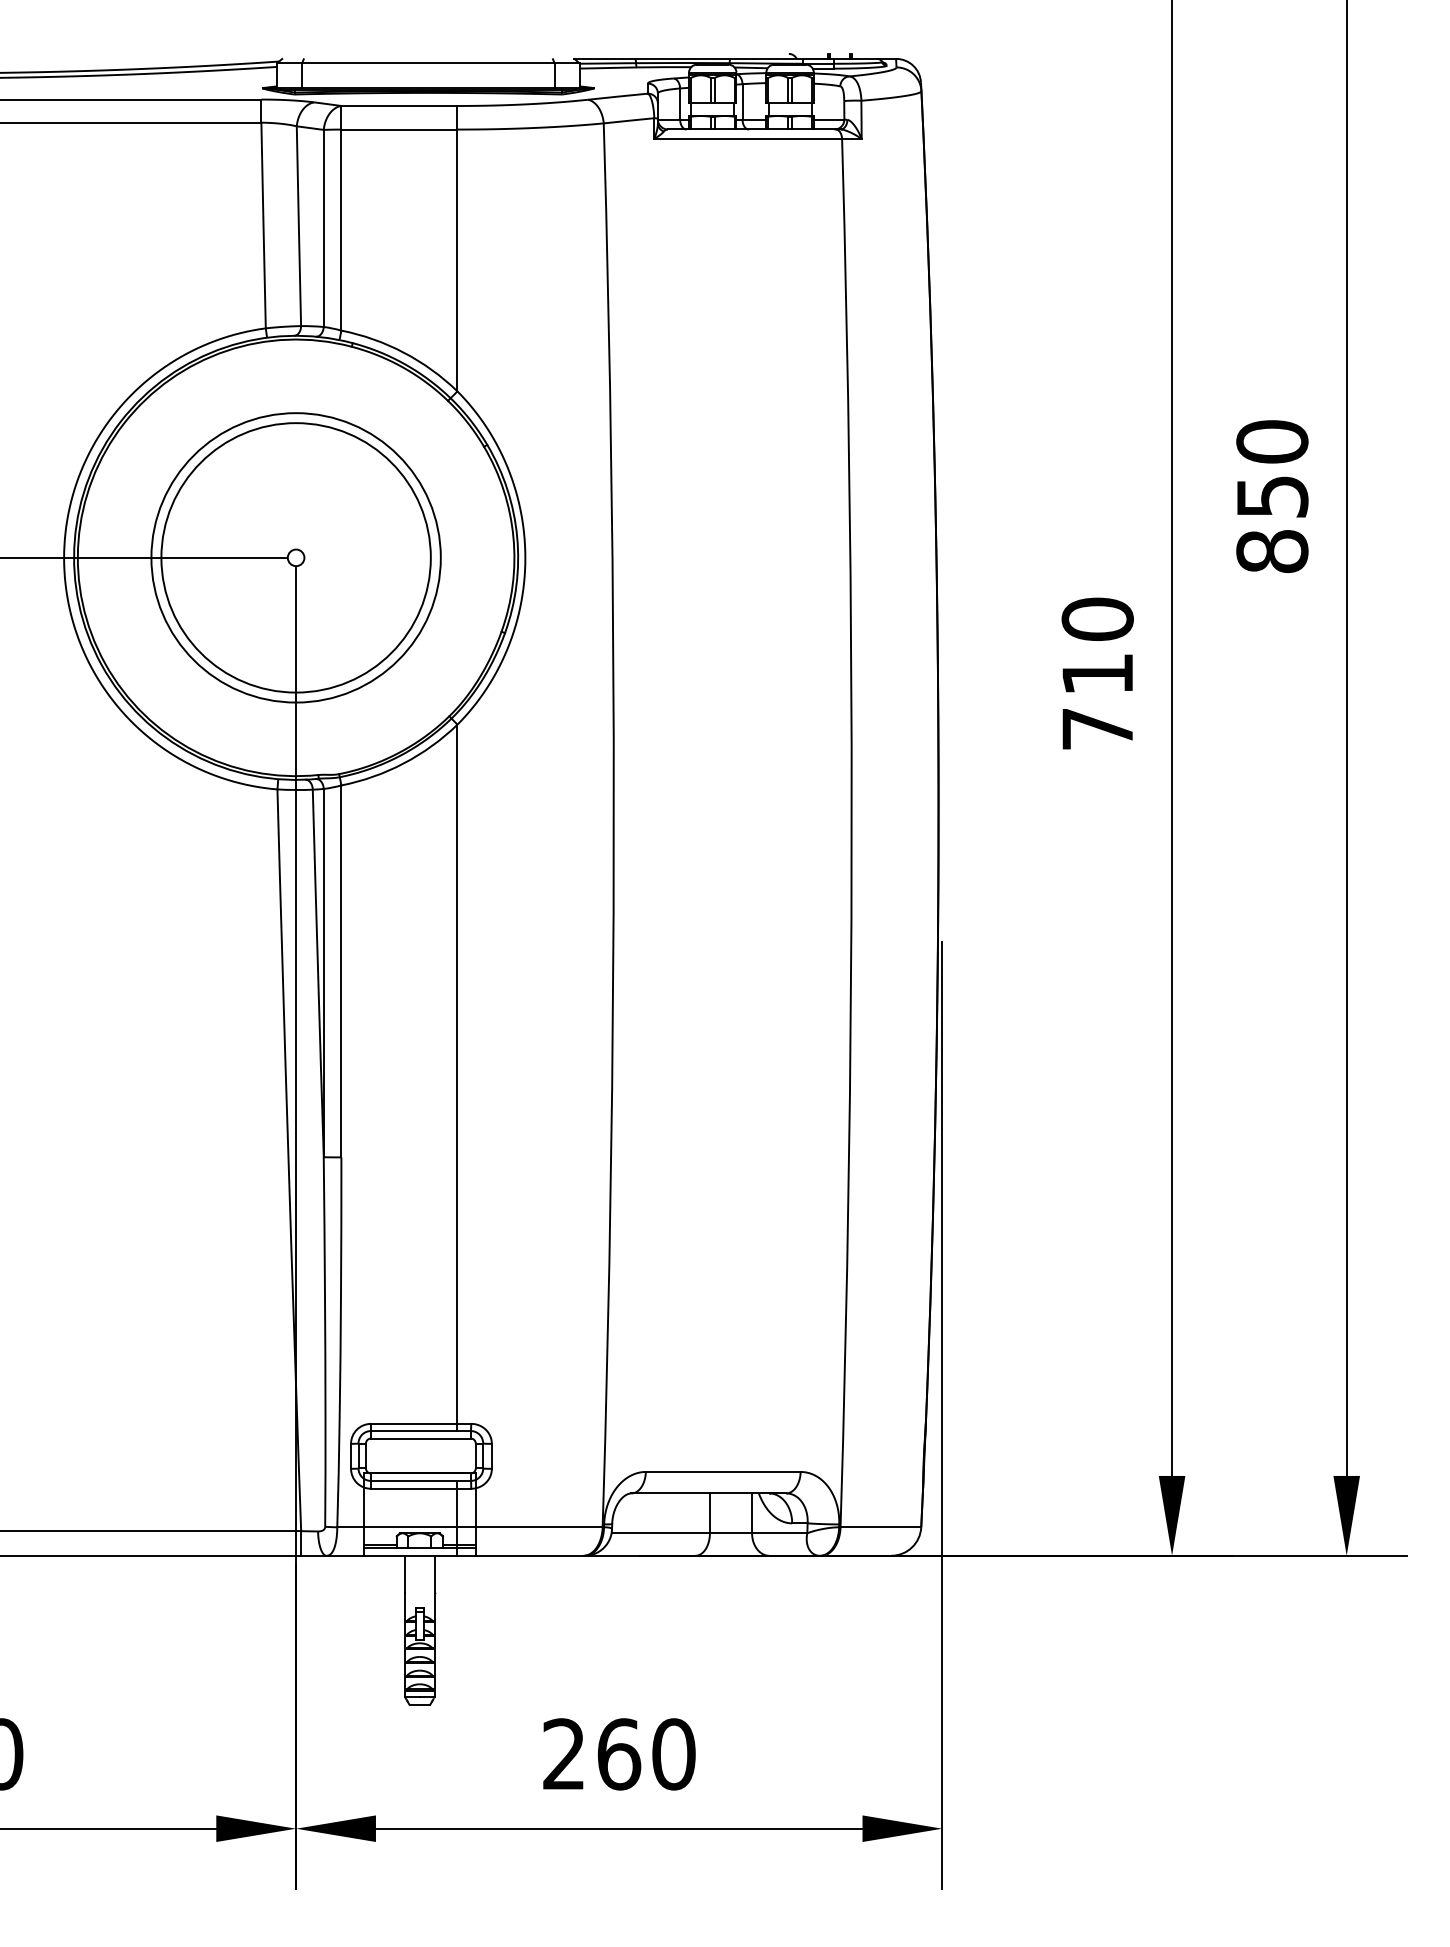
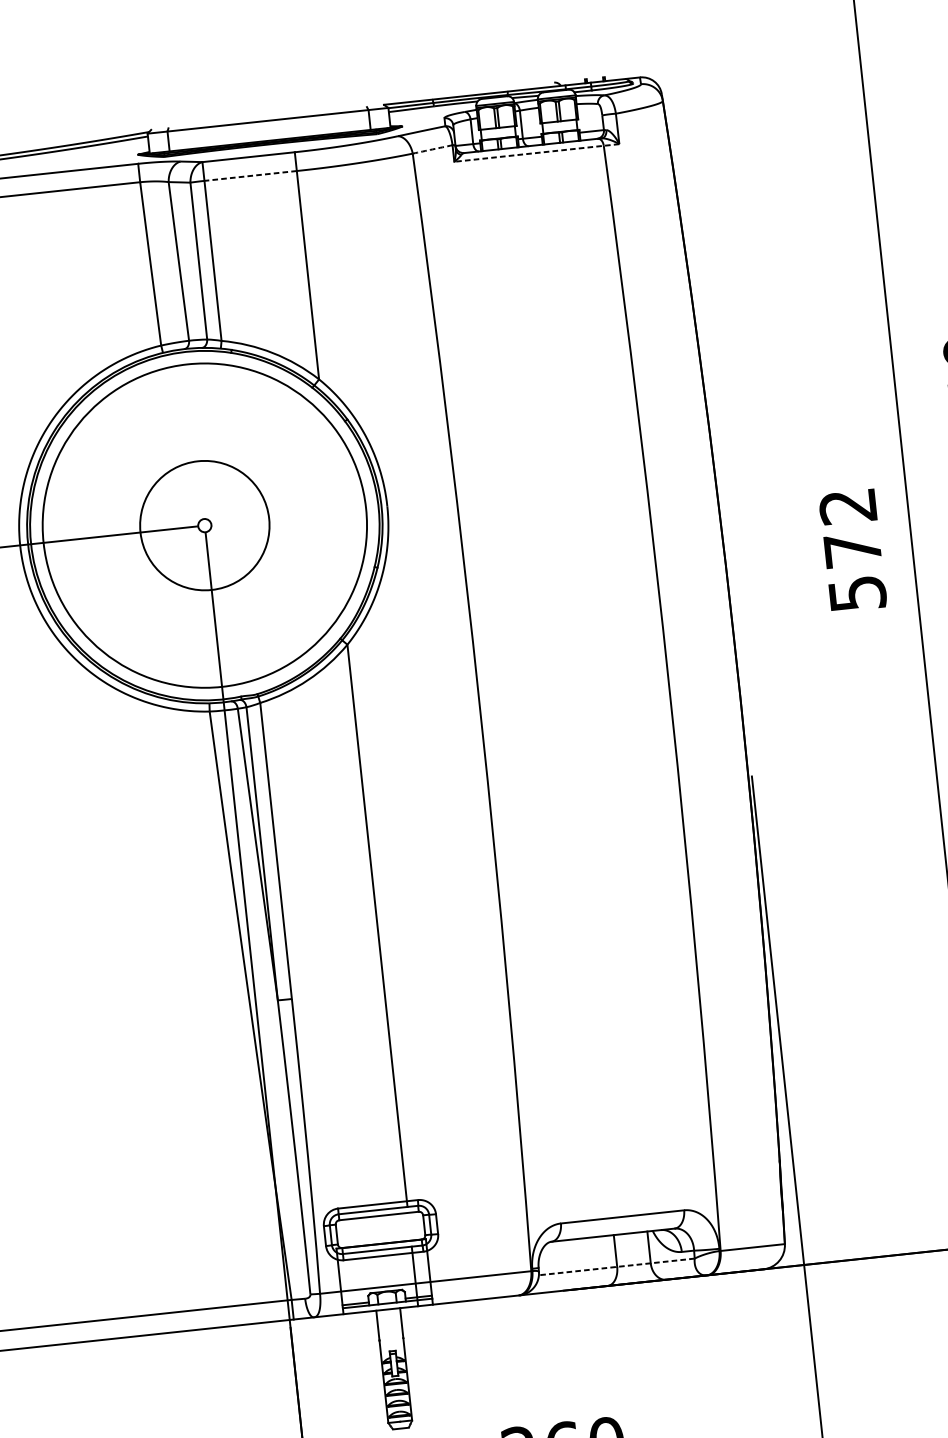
arc: (629, 120) -> (433, 149), solid -> dashed
line: (398, 129) -> (249, 175), solid -> dashed
line: (757, 139) -> (536, 153), solid -> dashed
circle: (295, 557) -> (204, 525), size x0.6
circle: (295, 557) -> (204, 525), size x1.4
text: (1097, 673) -> (852, 549), 710 -> 572
line: (709, 1533) -> (616, 1267), solid -> dashed

